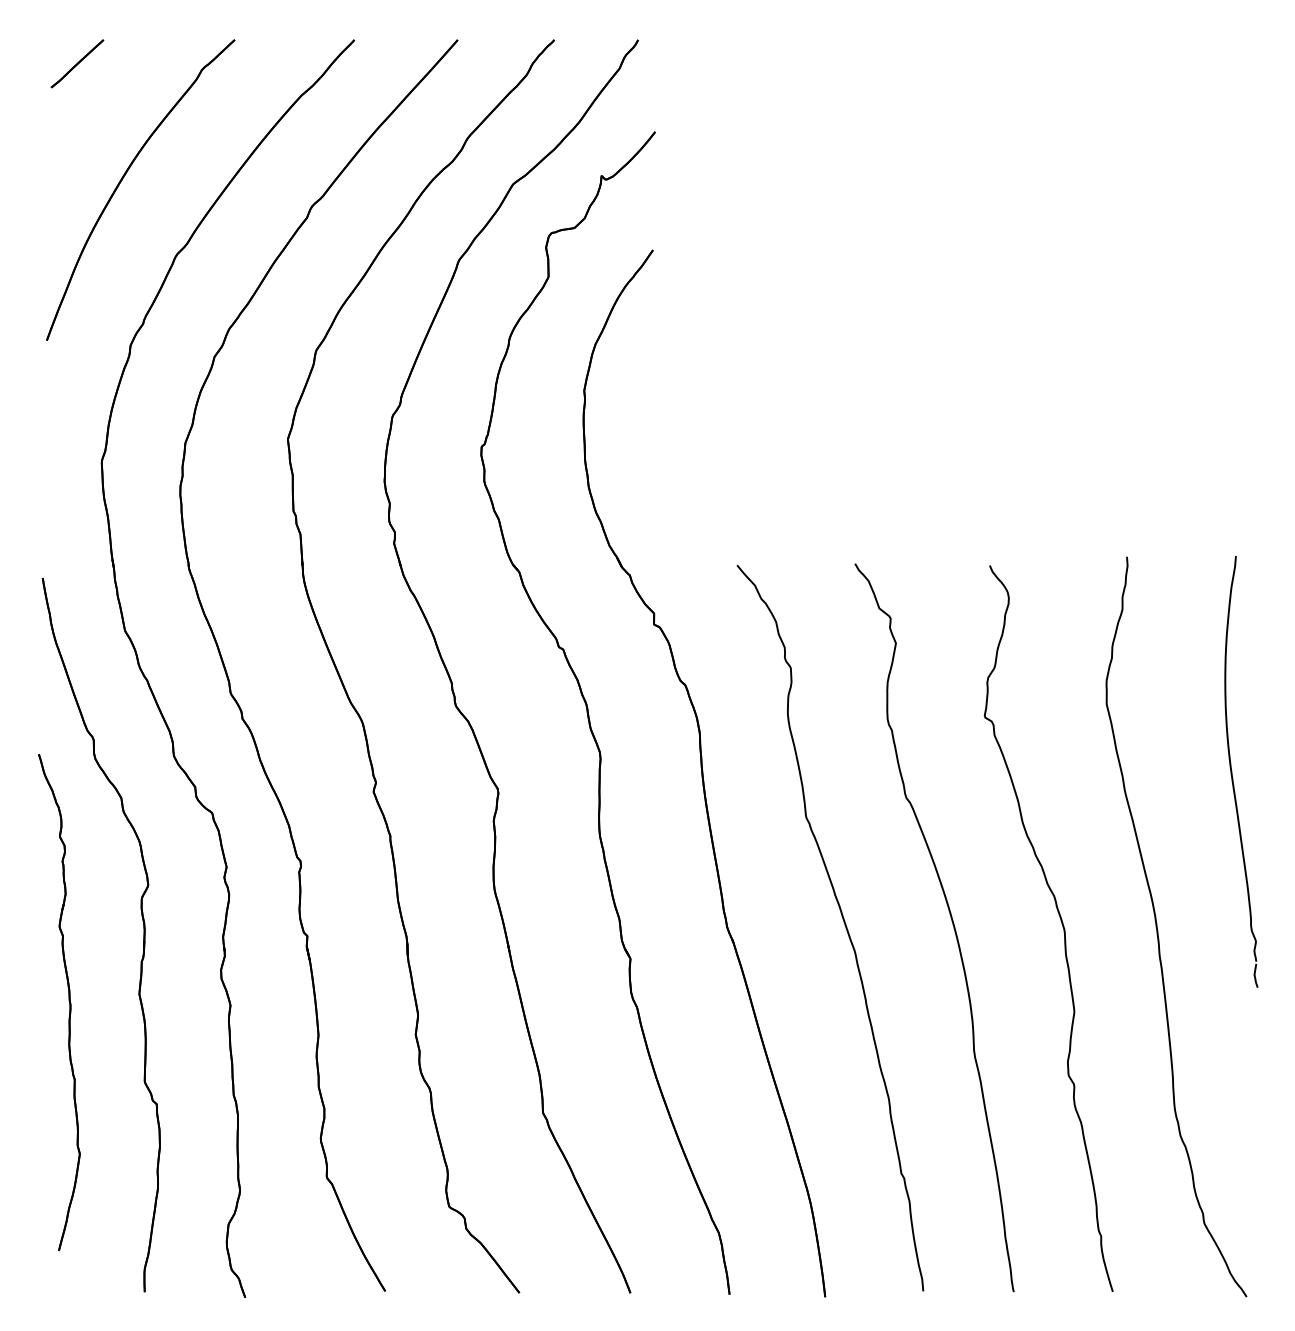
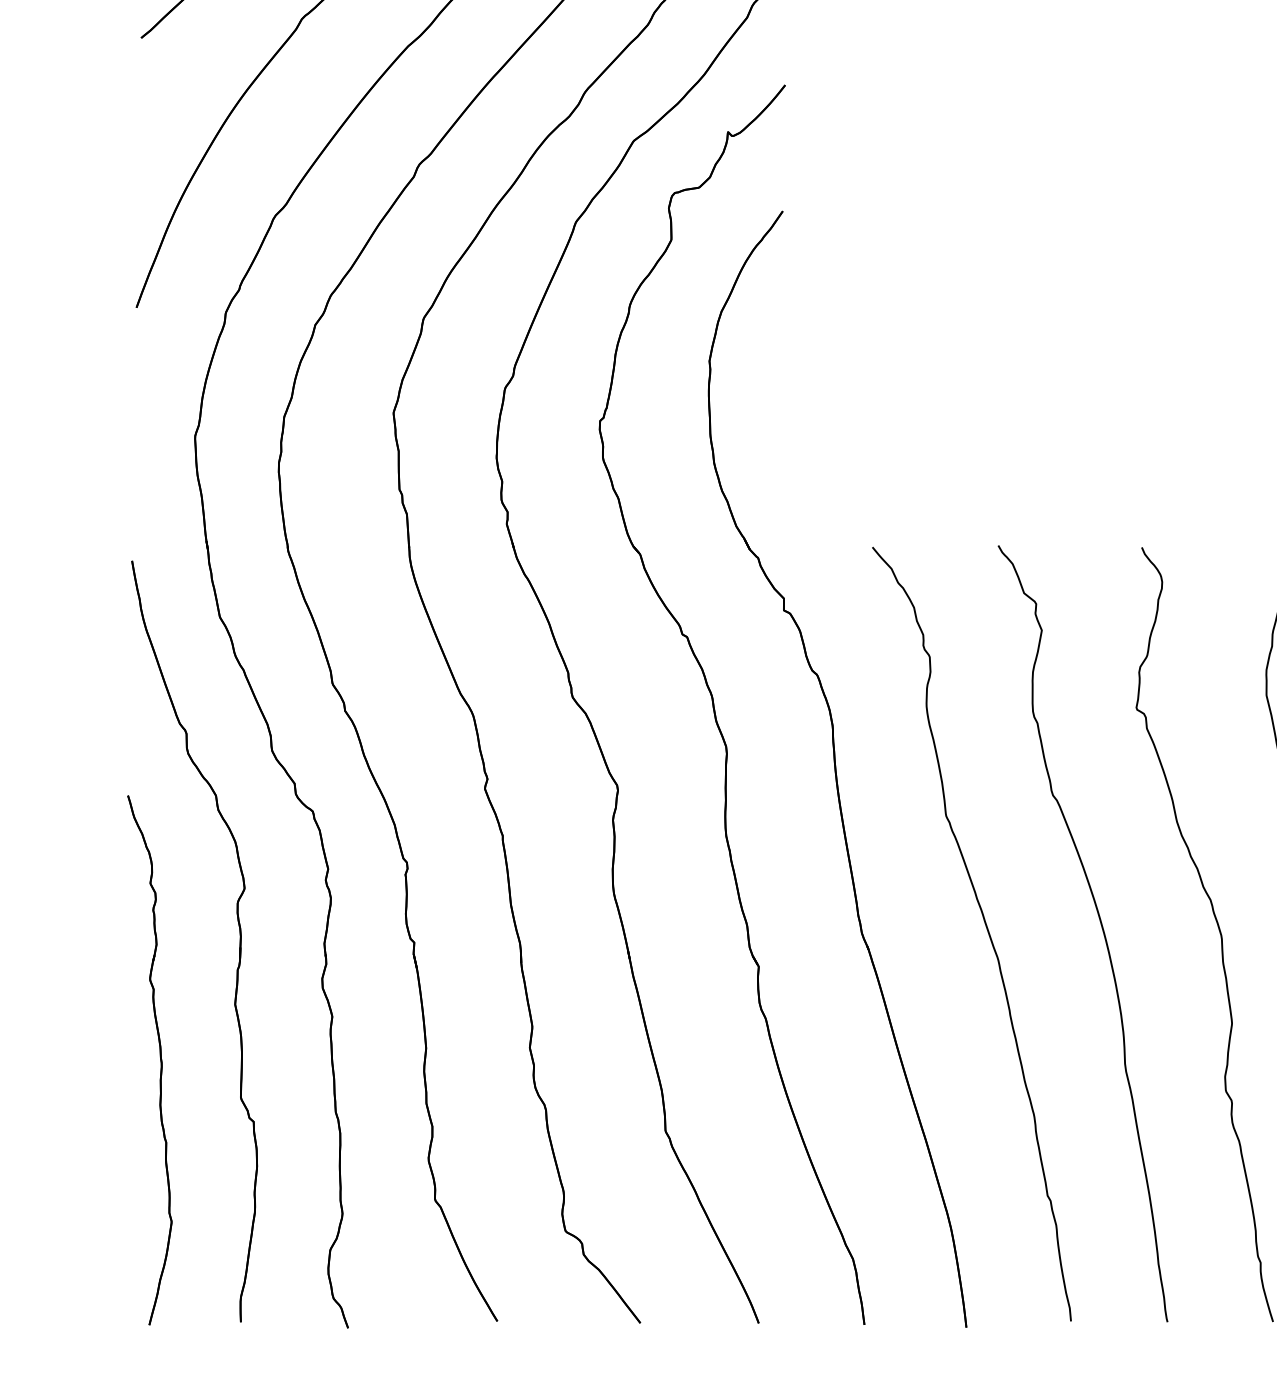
part: (68, 1000) -> (159, 1058), moved

